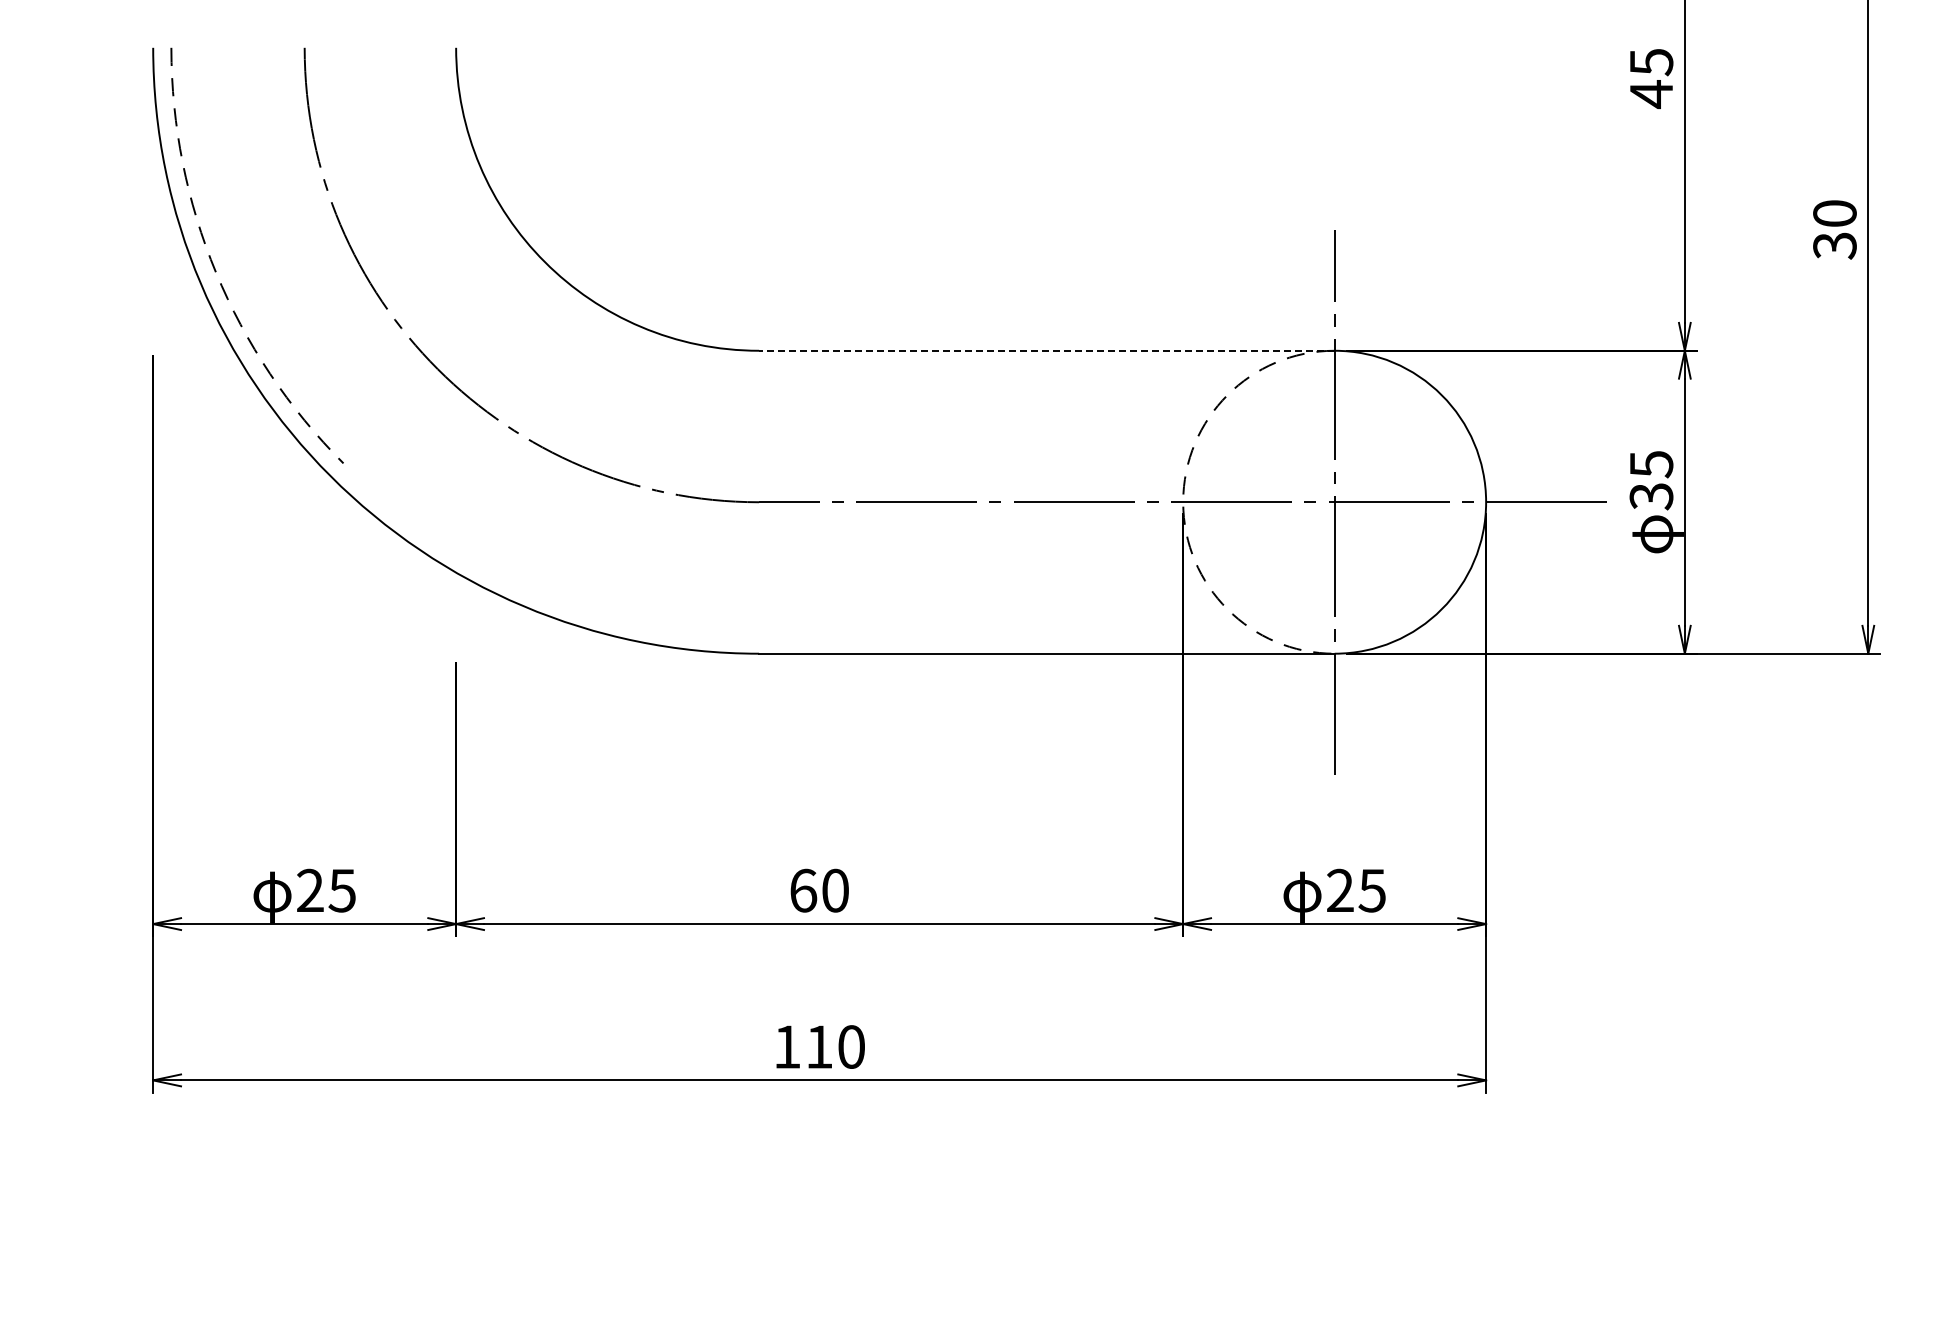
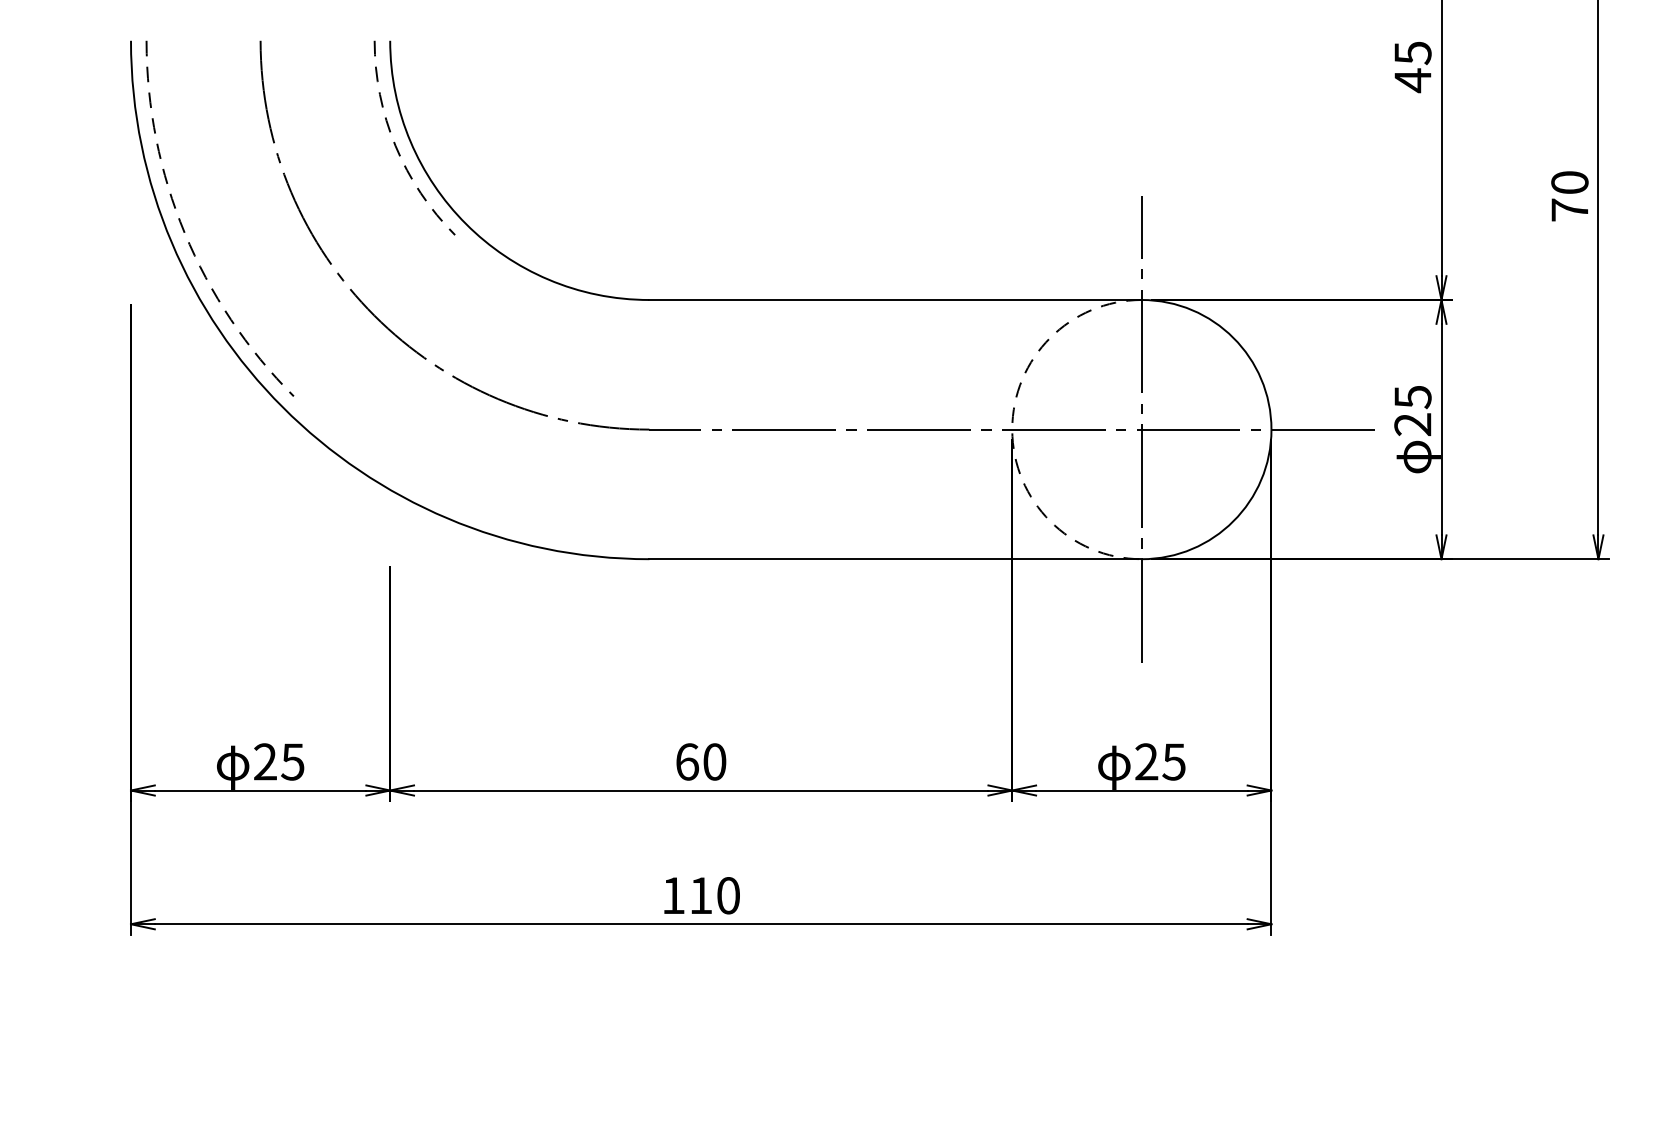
arc: (462, 167) -> (395, 143), added
text: (1834, 245) -> (1569, 209), 30 -> 70
line: (1046, 350) -> (895, 299), dashed -> solid
text: (1651, 496) -> (1412, 424), 35 -> 25

